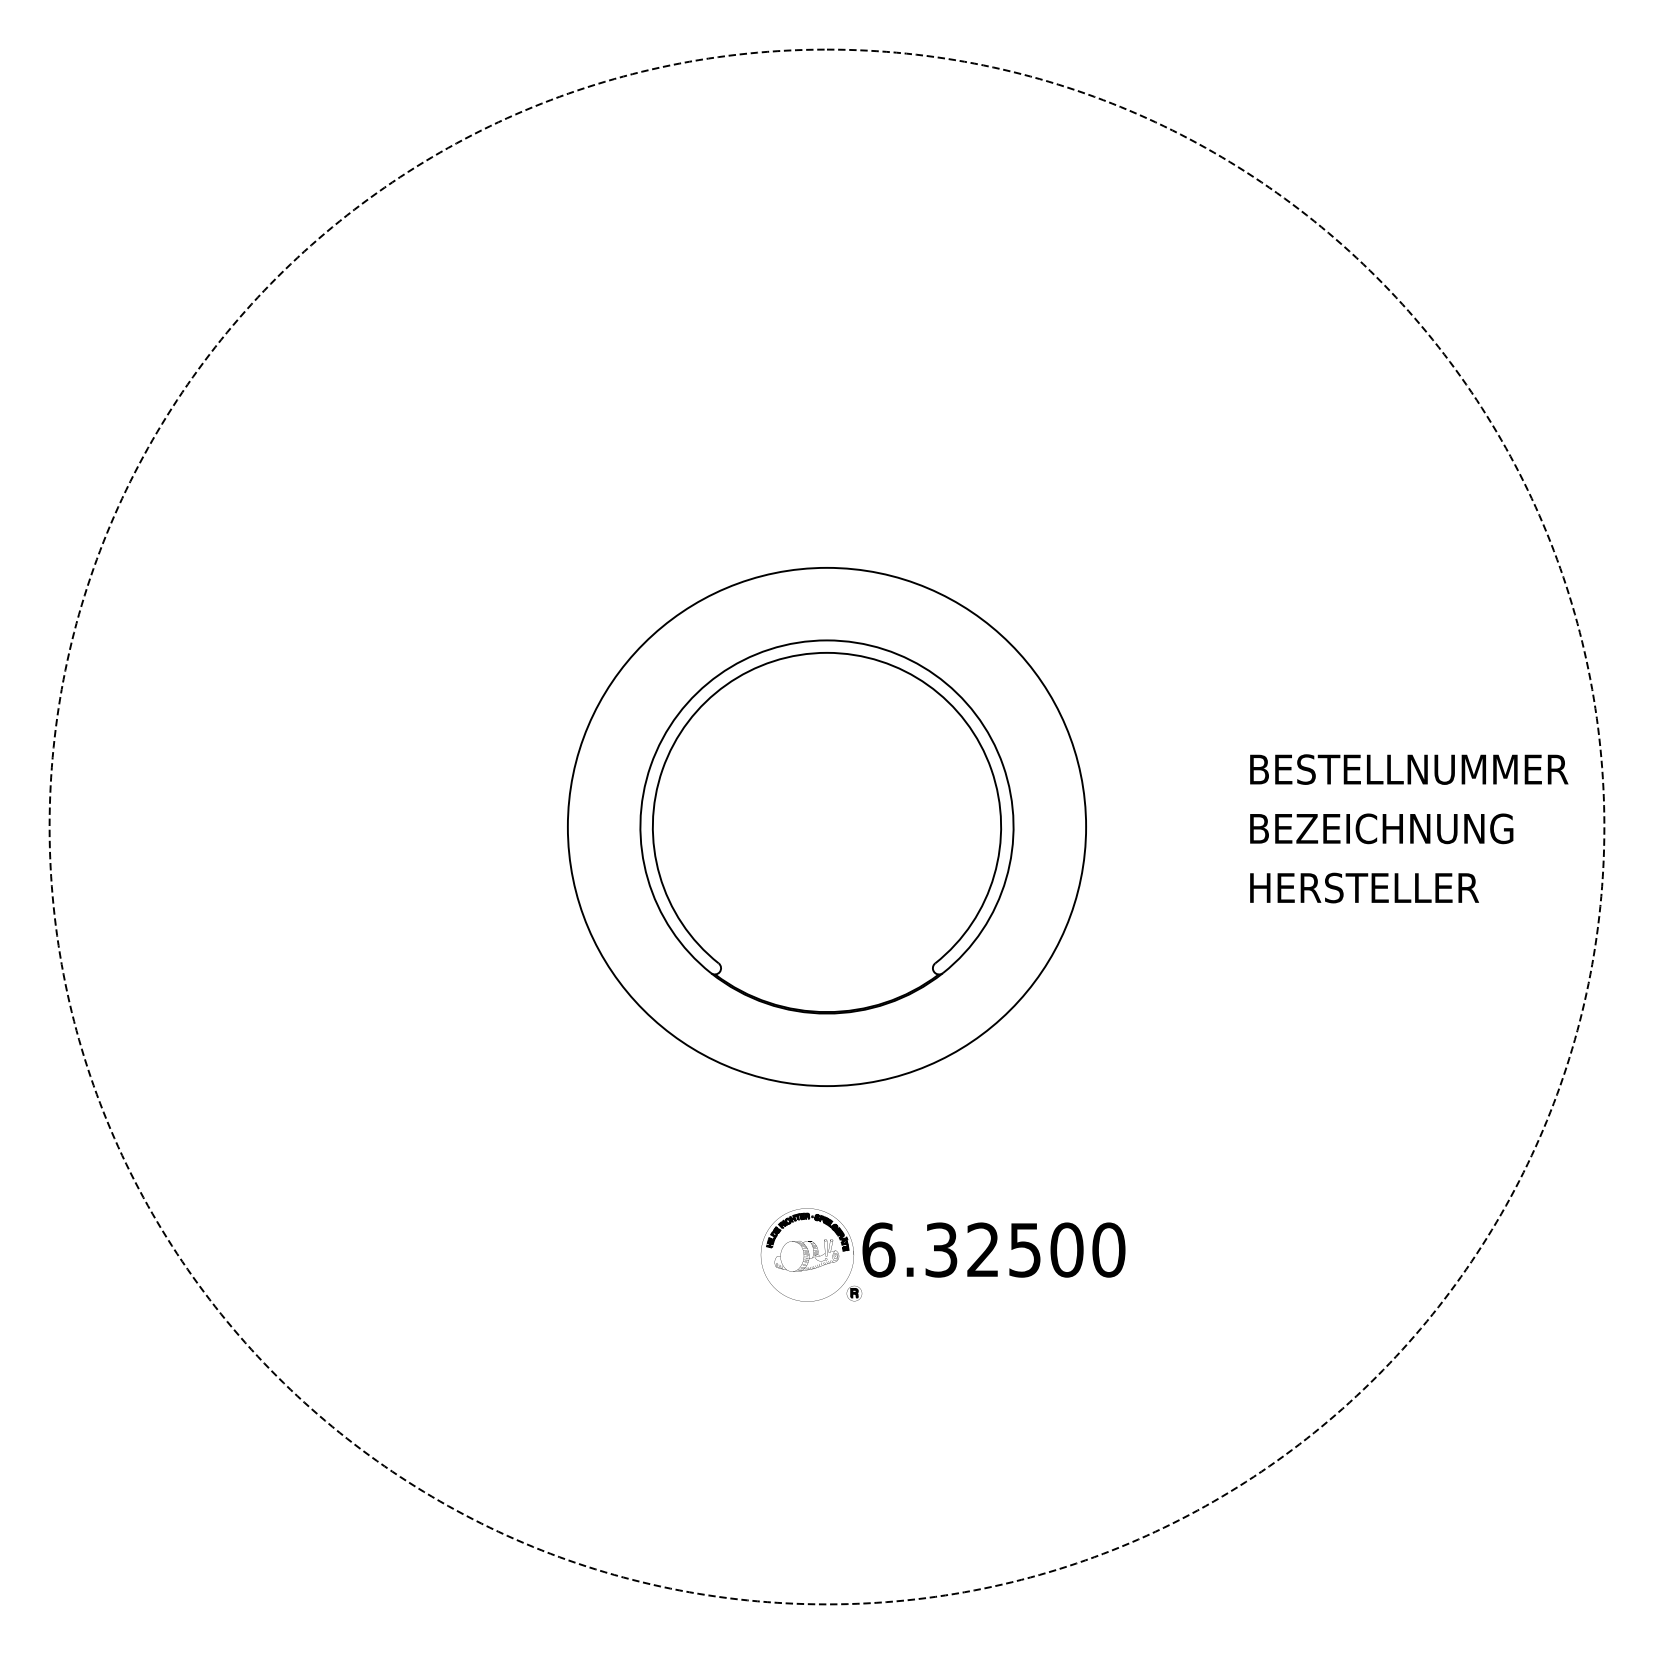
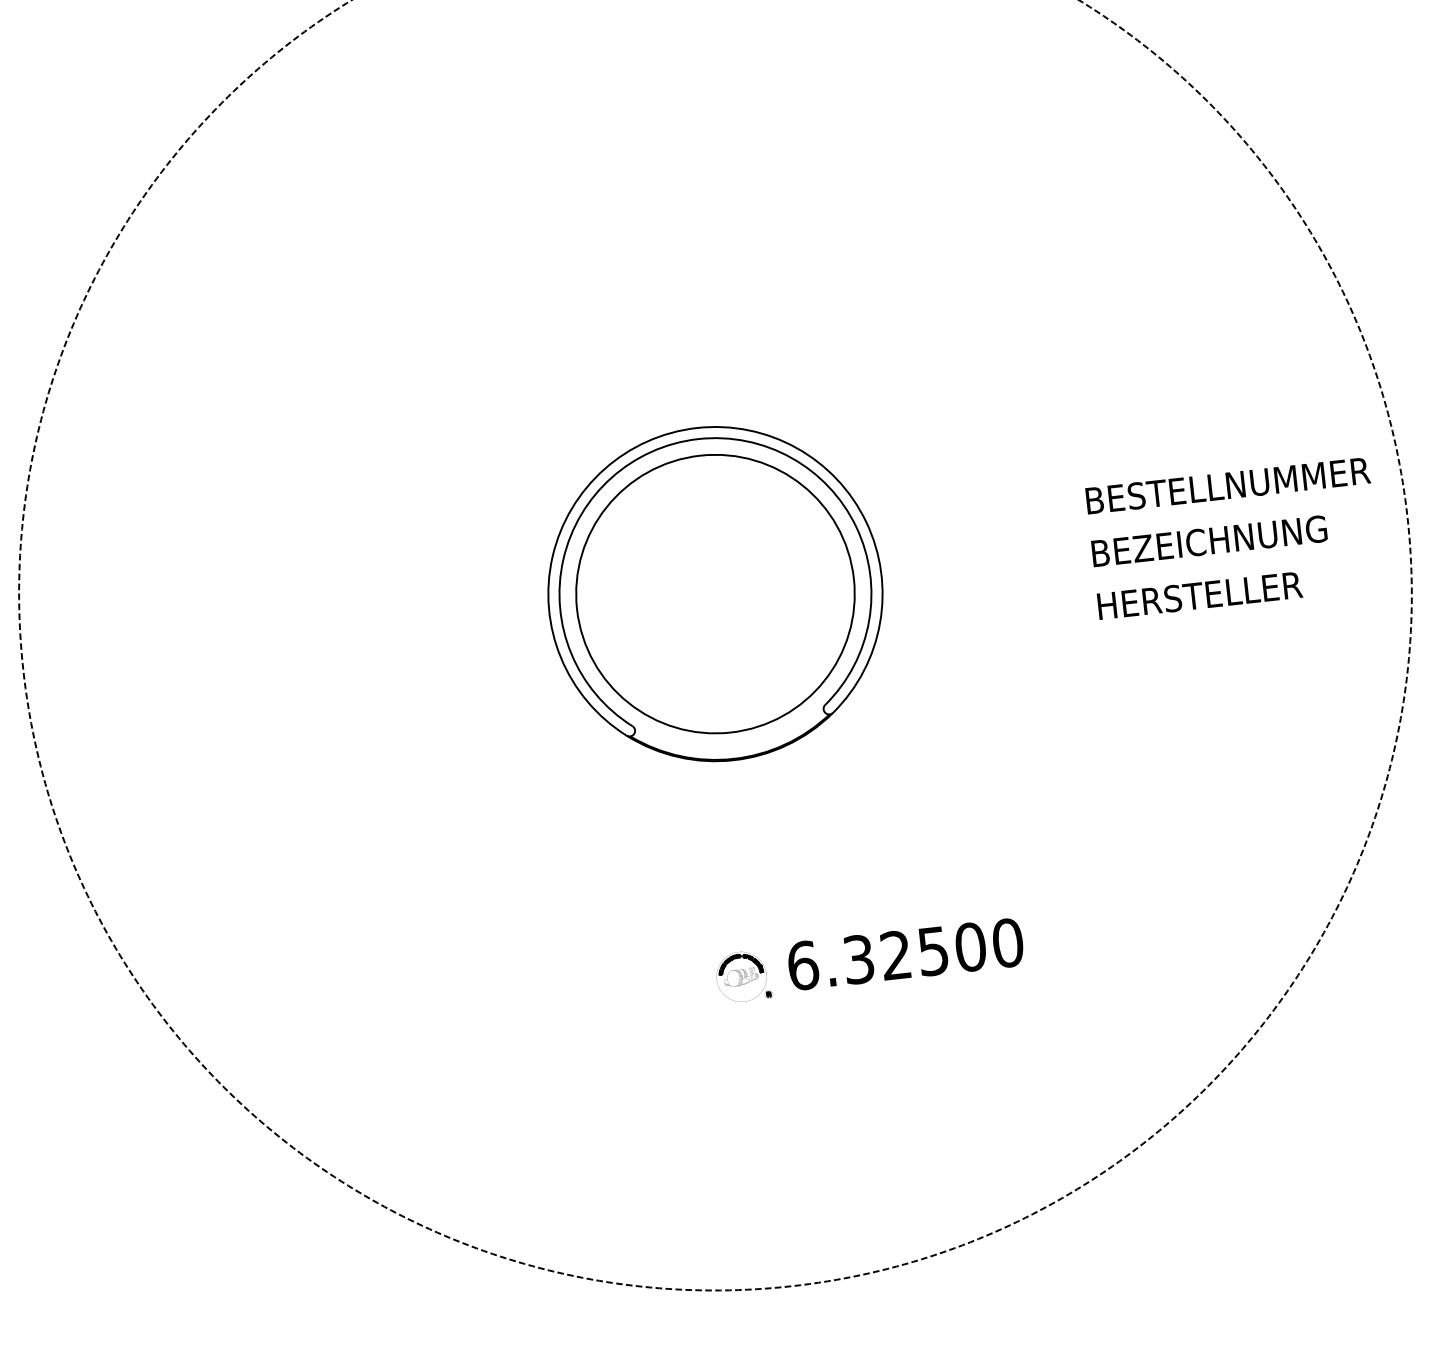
circle: (826, 826) -> (714, 593), size x0.6
part: (811, 1254) -> (743, 976), size x0.6

